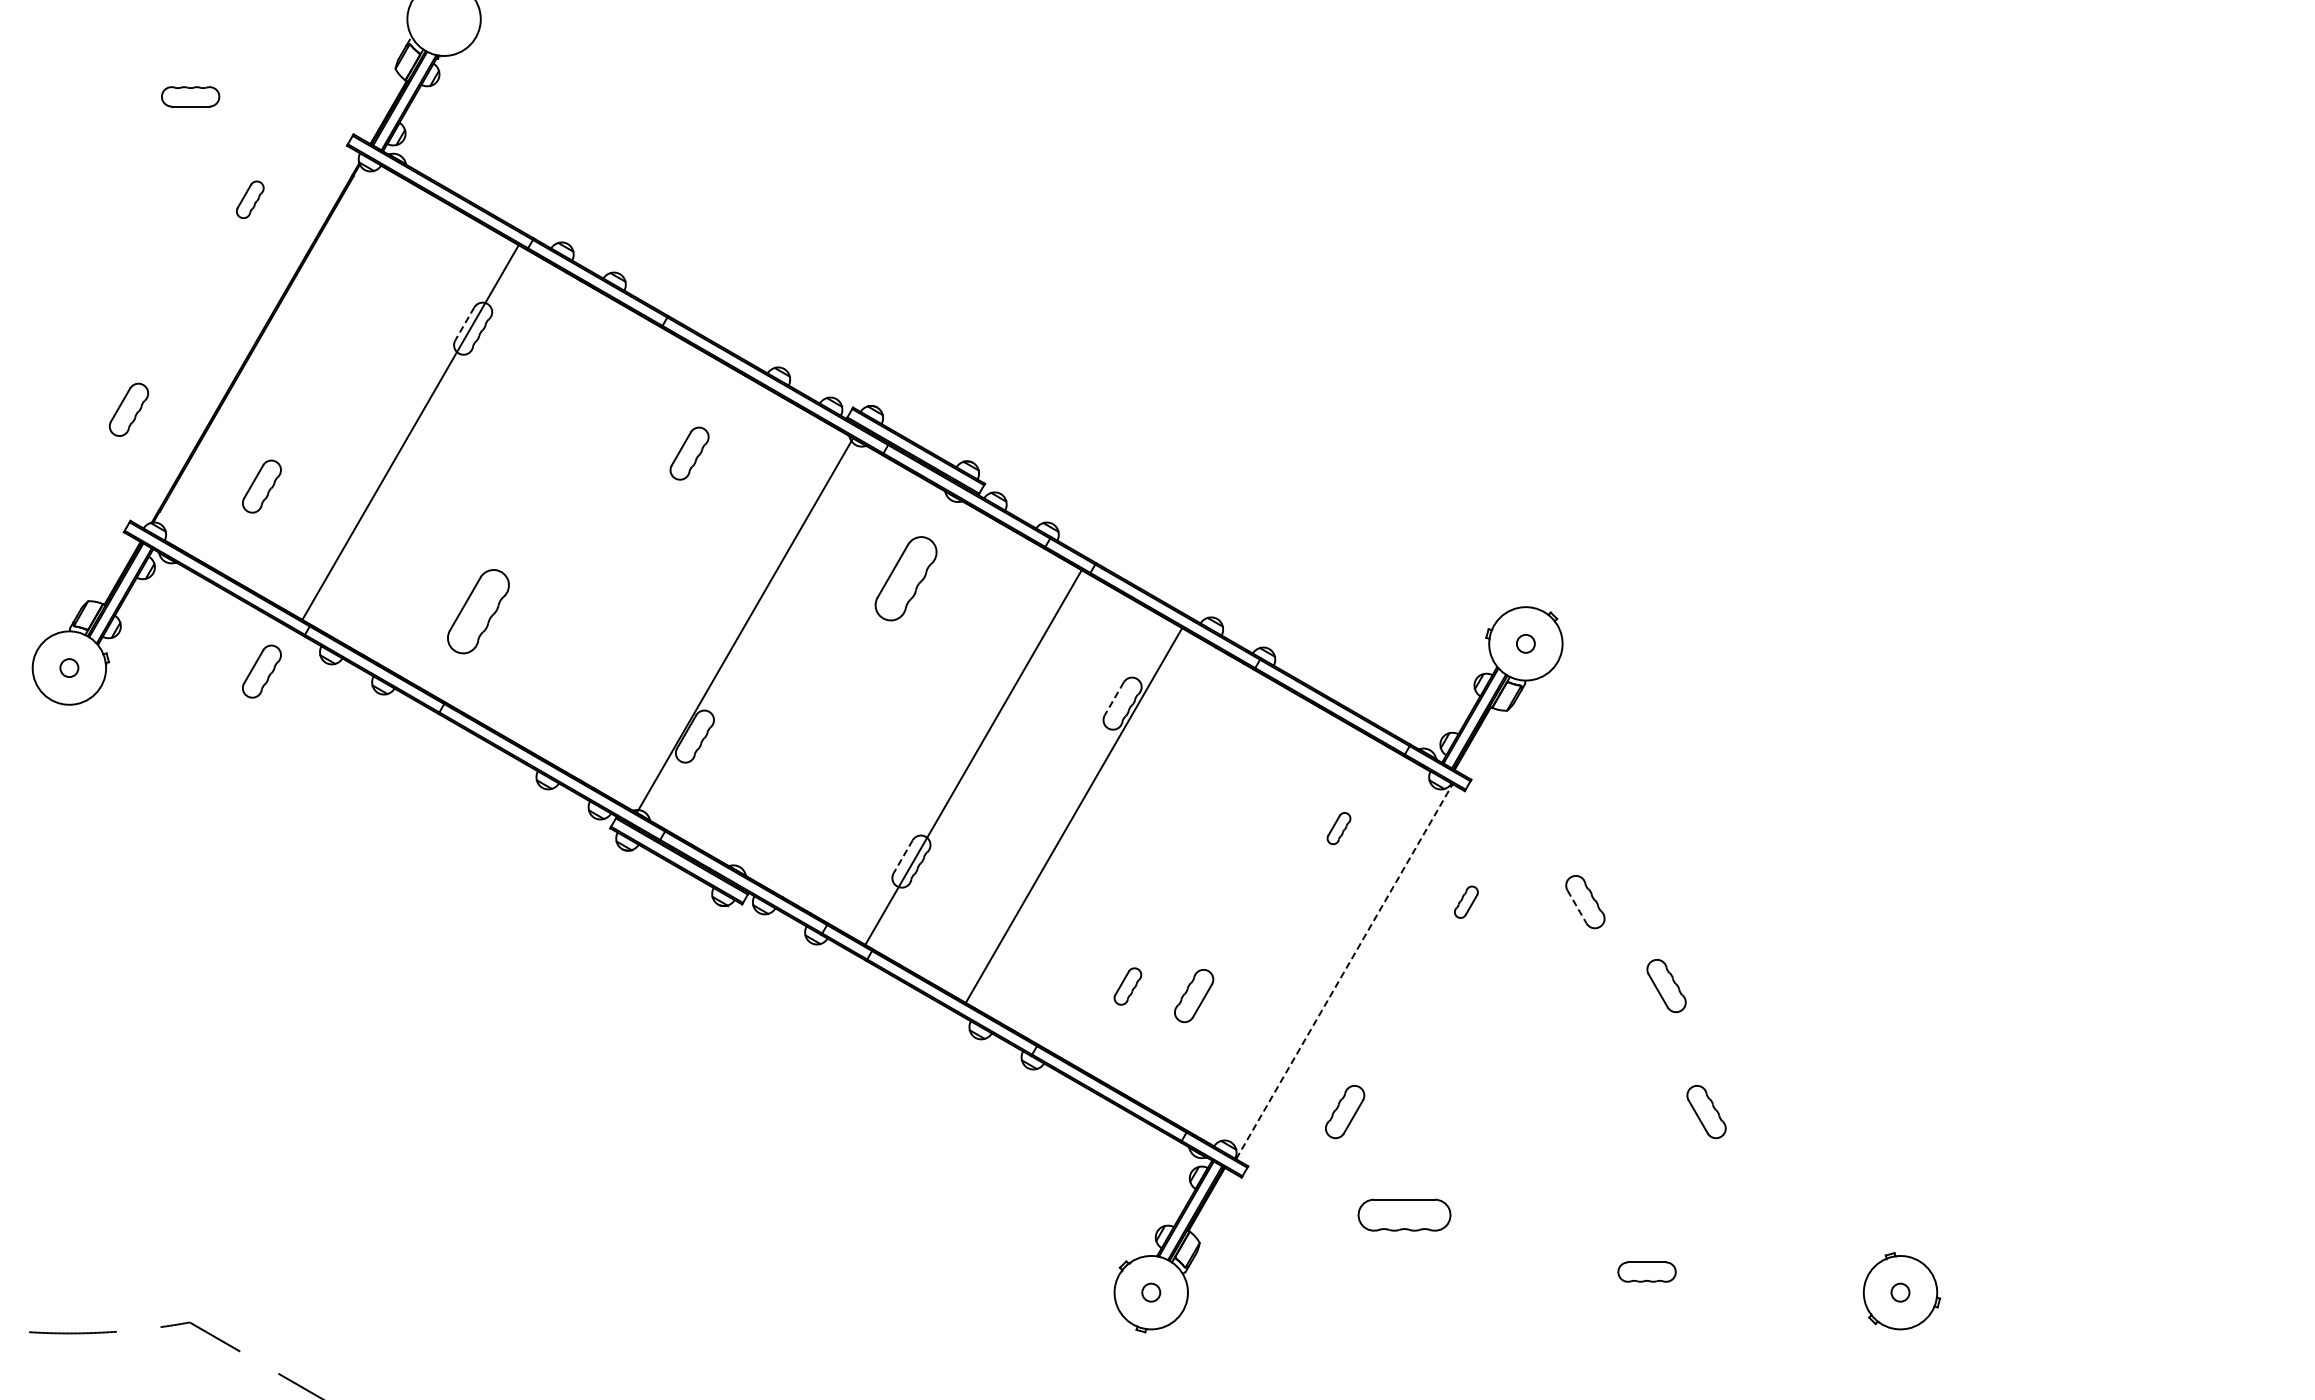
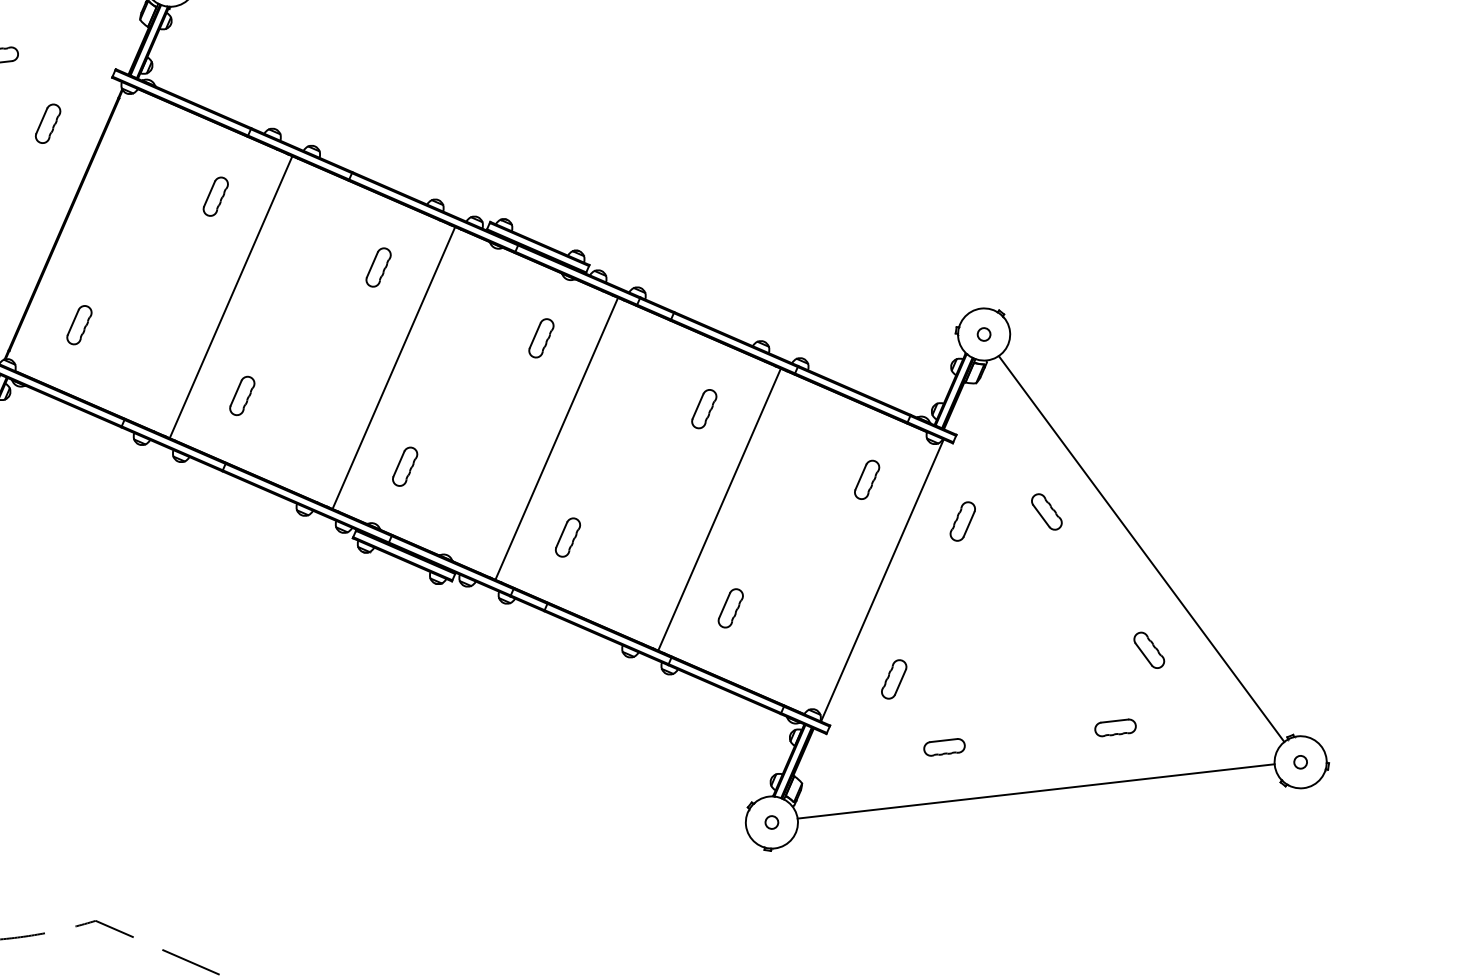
part: (250, 199) -> (48, 123), size x1.43
line: (464, 324) -> (209, 194), dashed -> solid
line: (410, 432) -> (231, 297), moved
part: (905, 578) -> (541, 338), size x0.62
part: (478, 611) -> (242, 395), size x0.62
line: (744, 625) -> (393, 367), moved
part: (261, 671) -> (94, 455), removed
line: (1114, 699) -> (698, 406), dashed -> solid
line: (973, 757) -> (556, 438), moved
line: (1073, 815) -> (719, 509), moved
part: (1338, 828) -> (866, 479), size x1.67
line: (902, 857) -> (561, 535), dashed -> solid
part: (1466, 902) -> (962, 521), size x1.67
line: (1577, 907) -> (1041, 516), dashed -> solid
line: (1711, 968) -> (1141, 548), added
line: (1344, 971) -> (882, 580), dashed -> solid
part: (1127, 986) -> (730, 608), size x1.43
part: (1666, 986) -> (1110, 565), removed
part: (1194, 996) -> (778, 610), removed
part: (1404, 1214) -> (944, 746), size x0.62
part: (1646, 1271) -> (1115, 727), moved
line: (1525, 1291) -> (1035, 791), added

